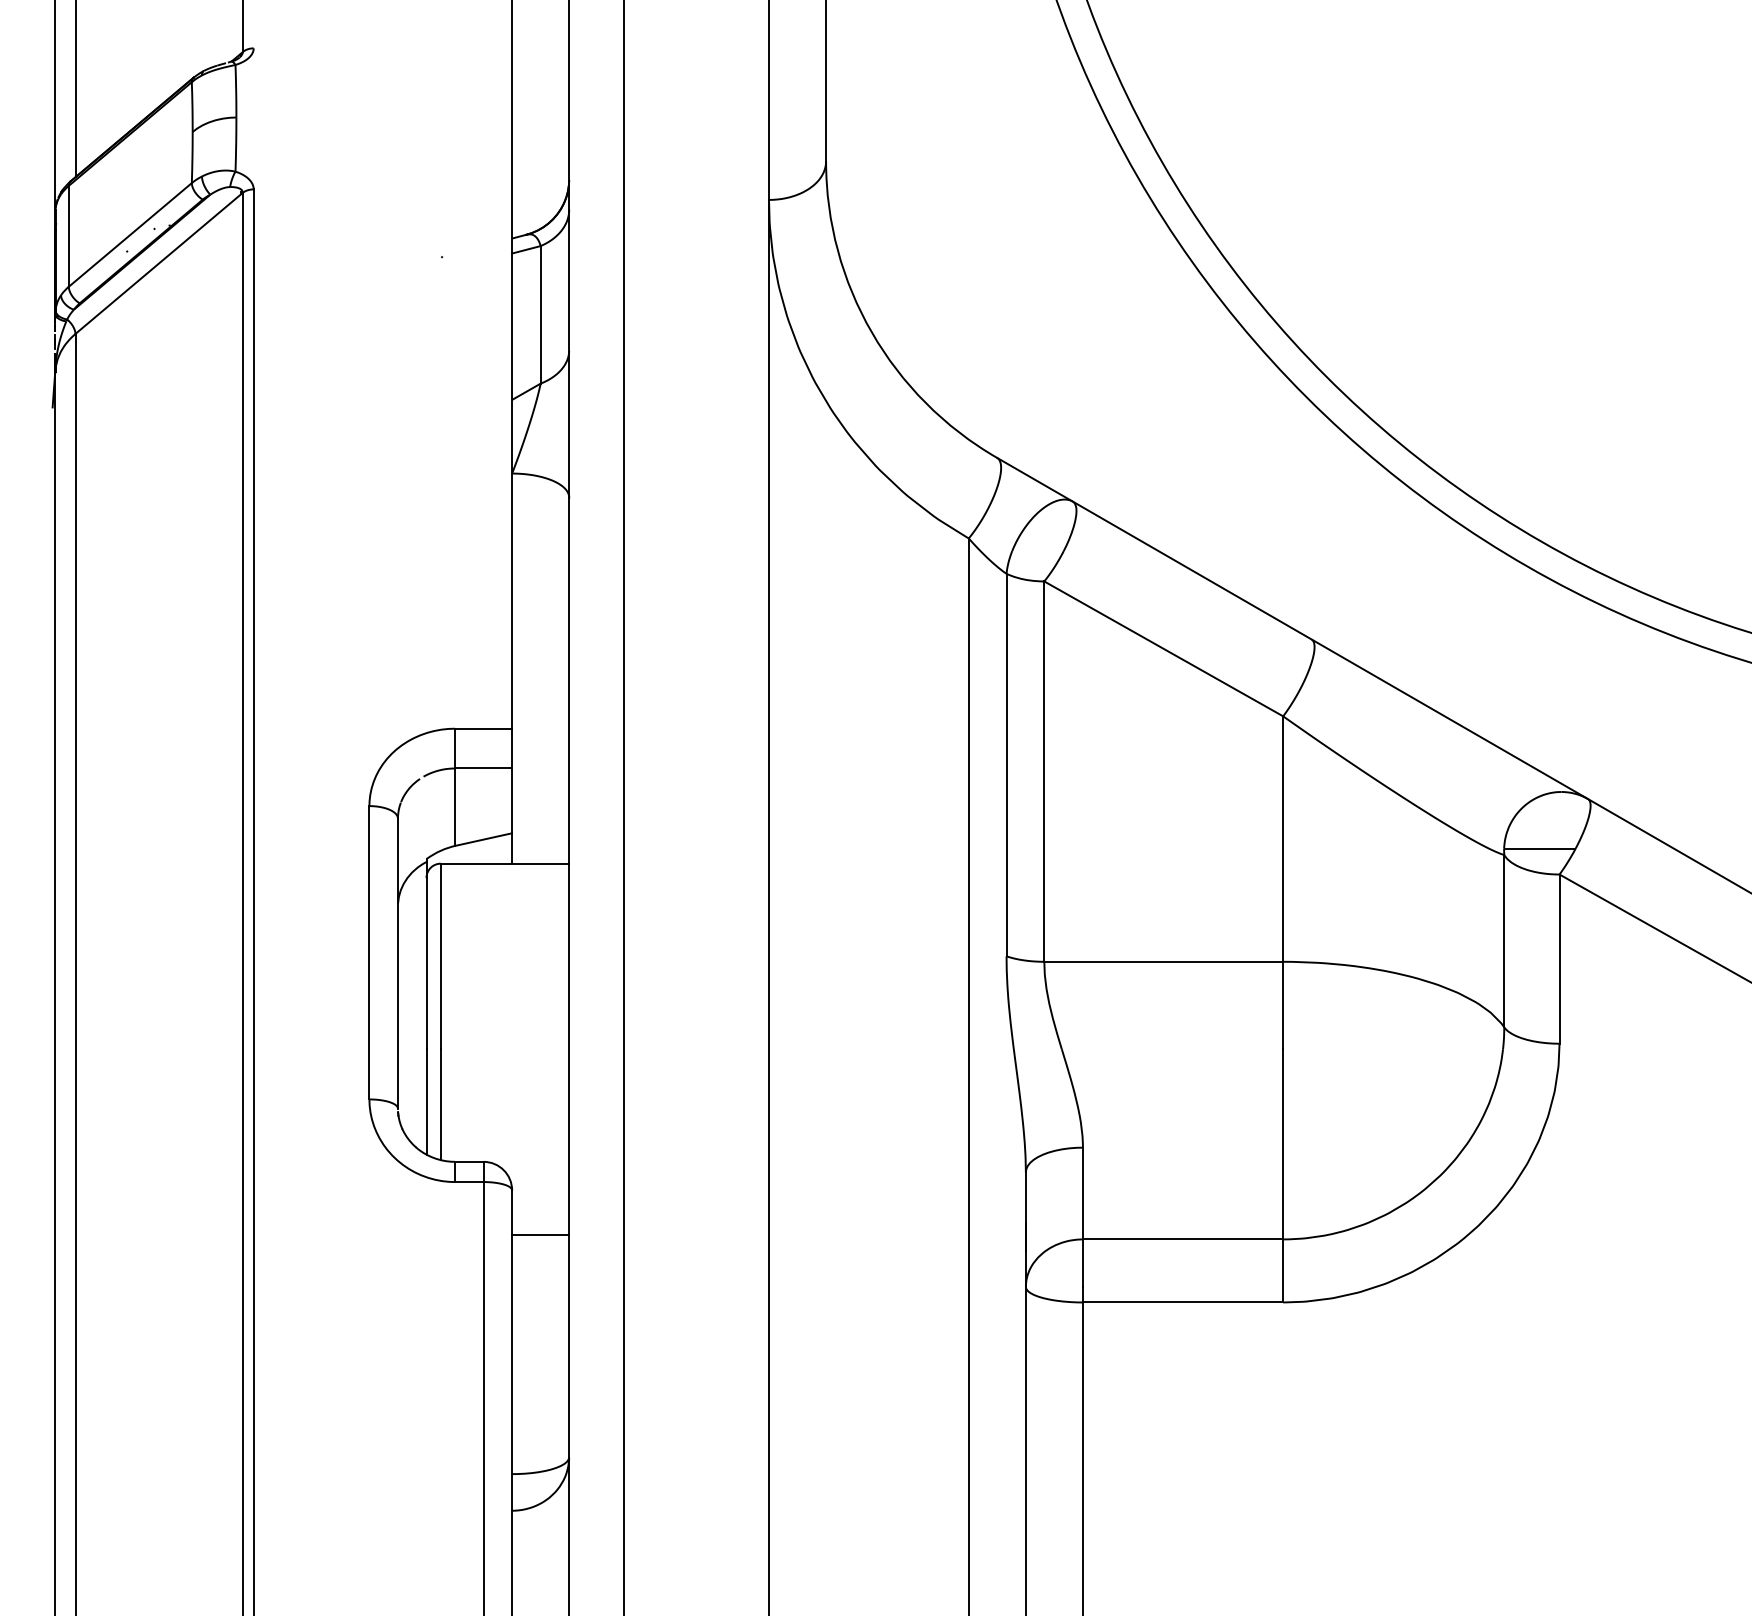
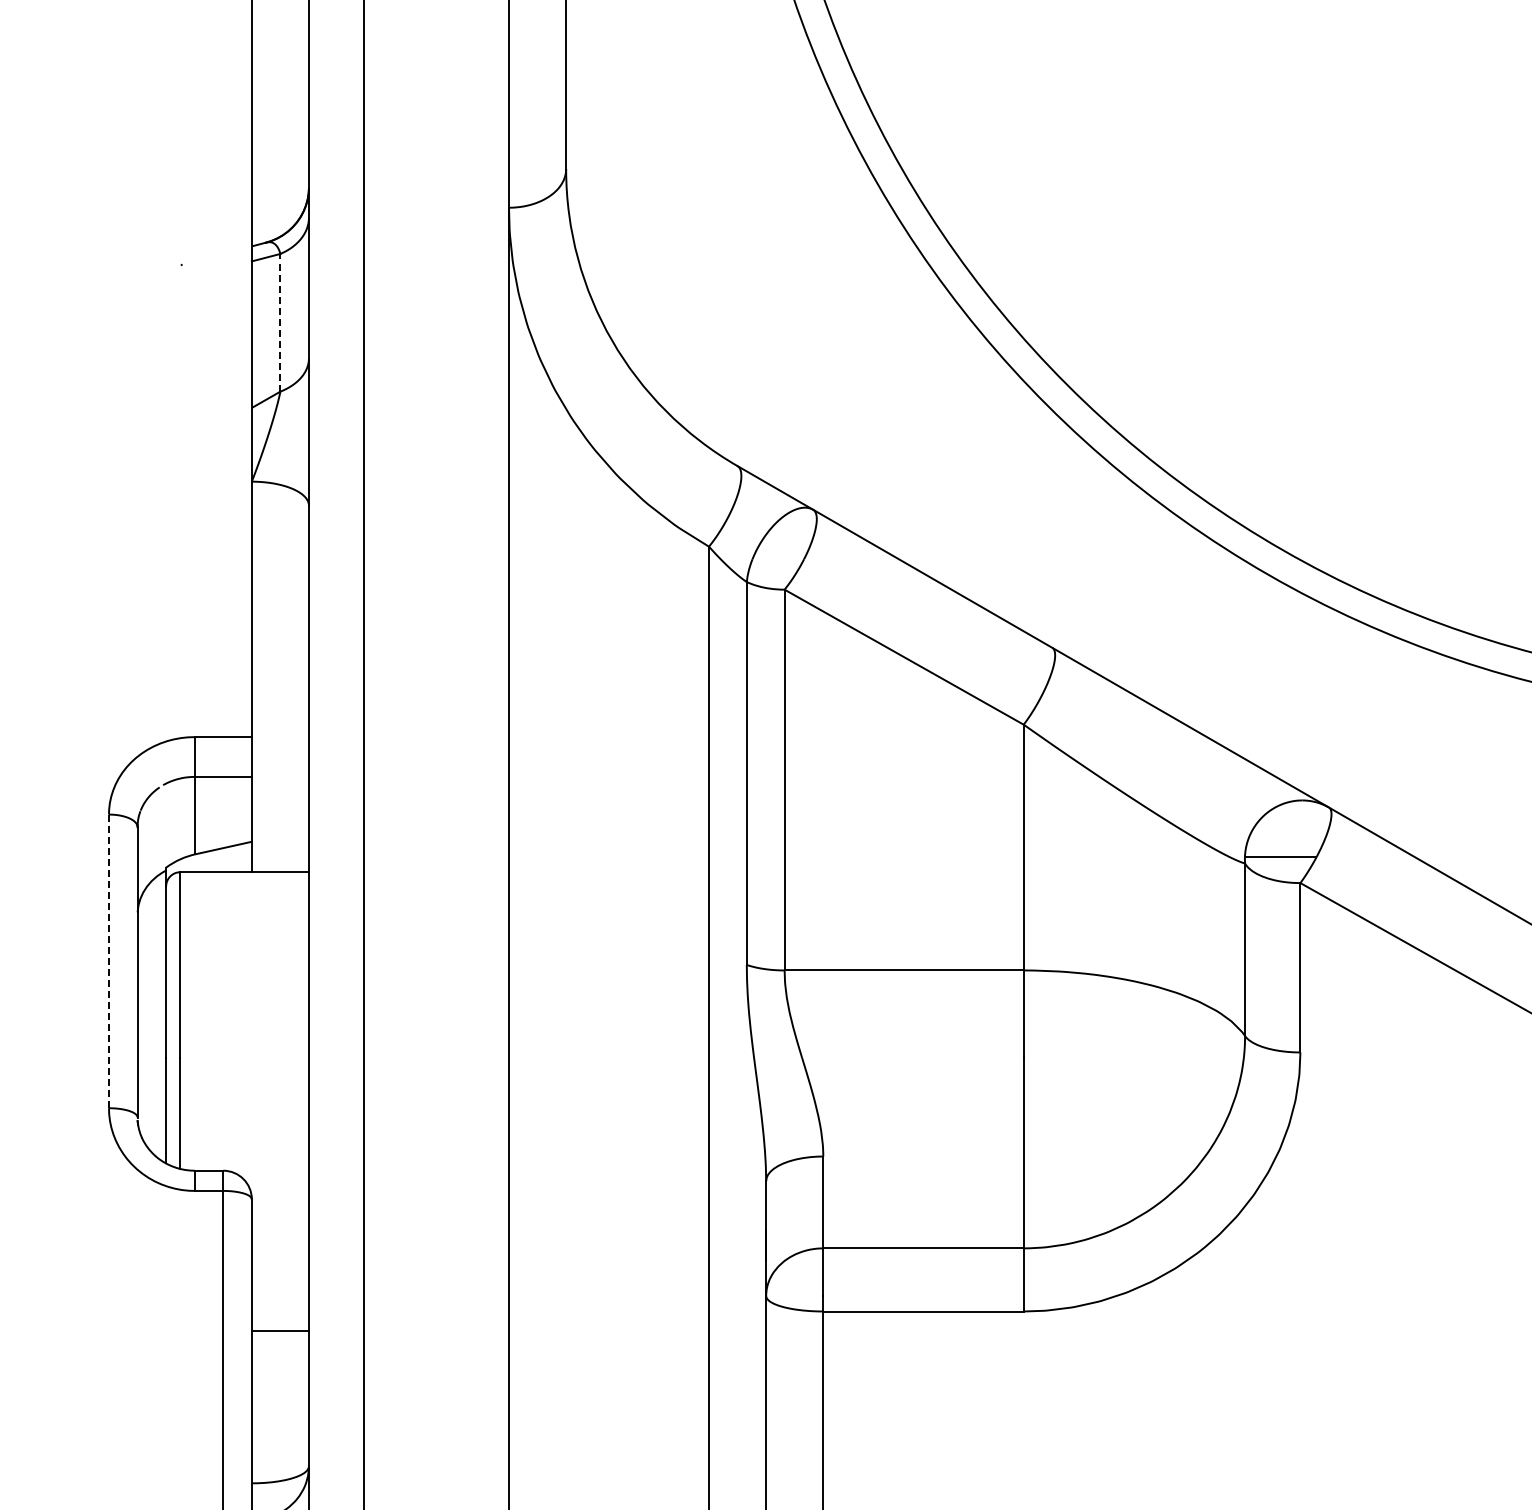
line: (540, 314) -> (280, 322), solid -> dashed
line: (369, 952) -> (109, 961), solid -> dashed
line: (540, 1234) -> (280, 1330), moved

